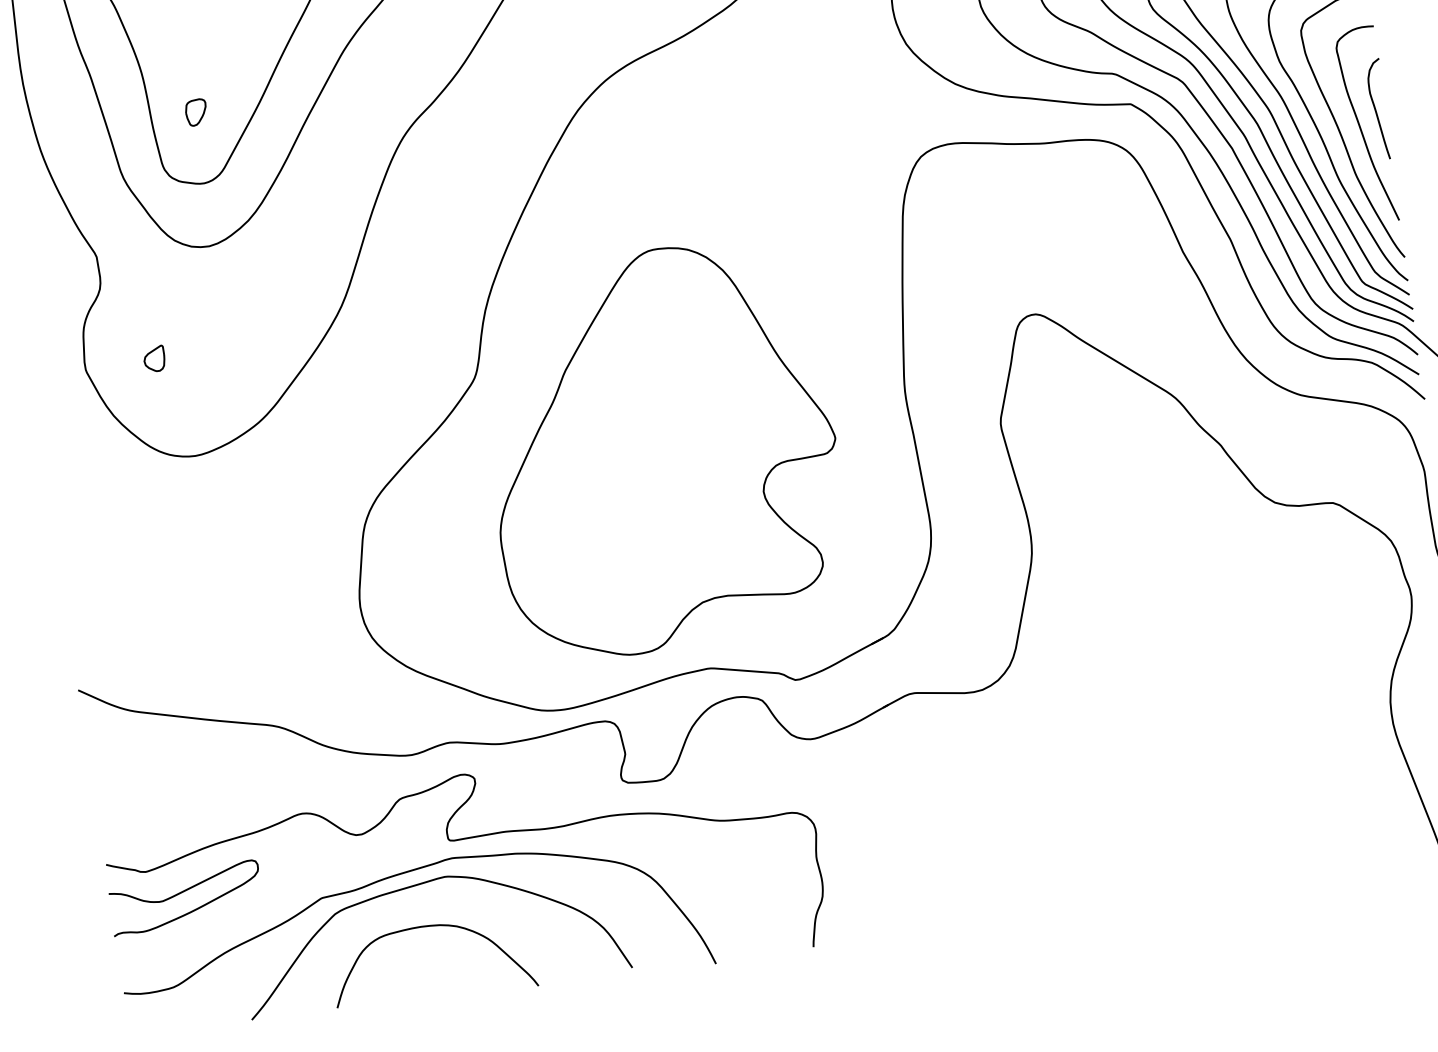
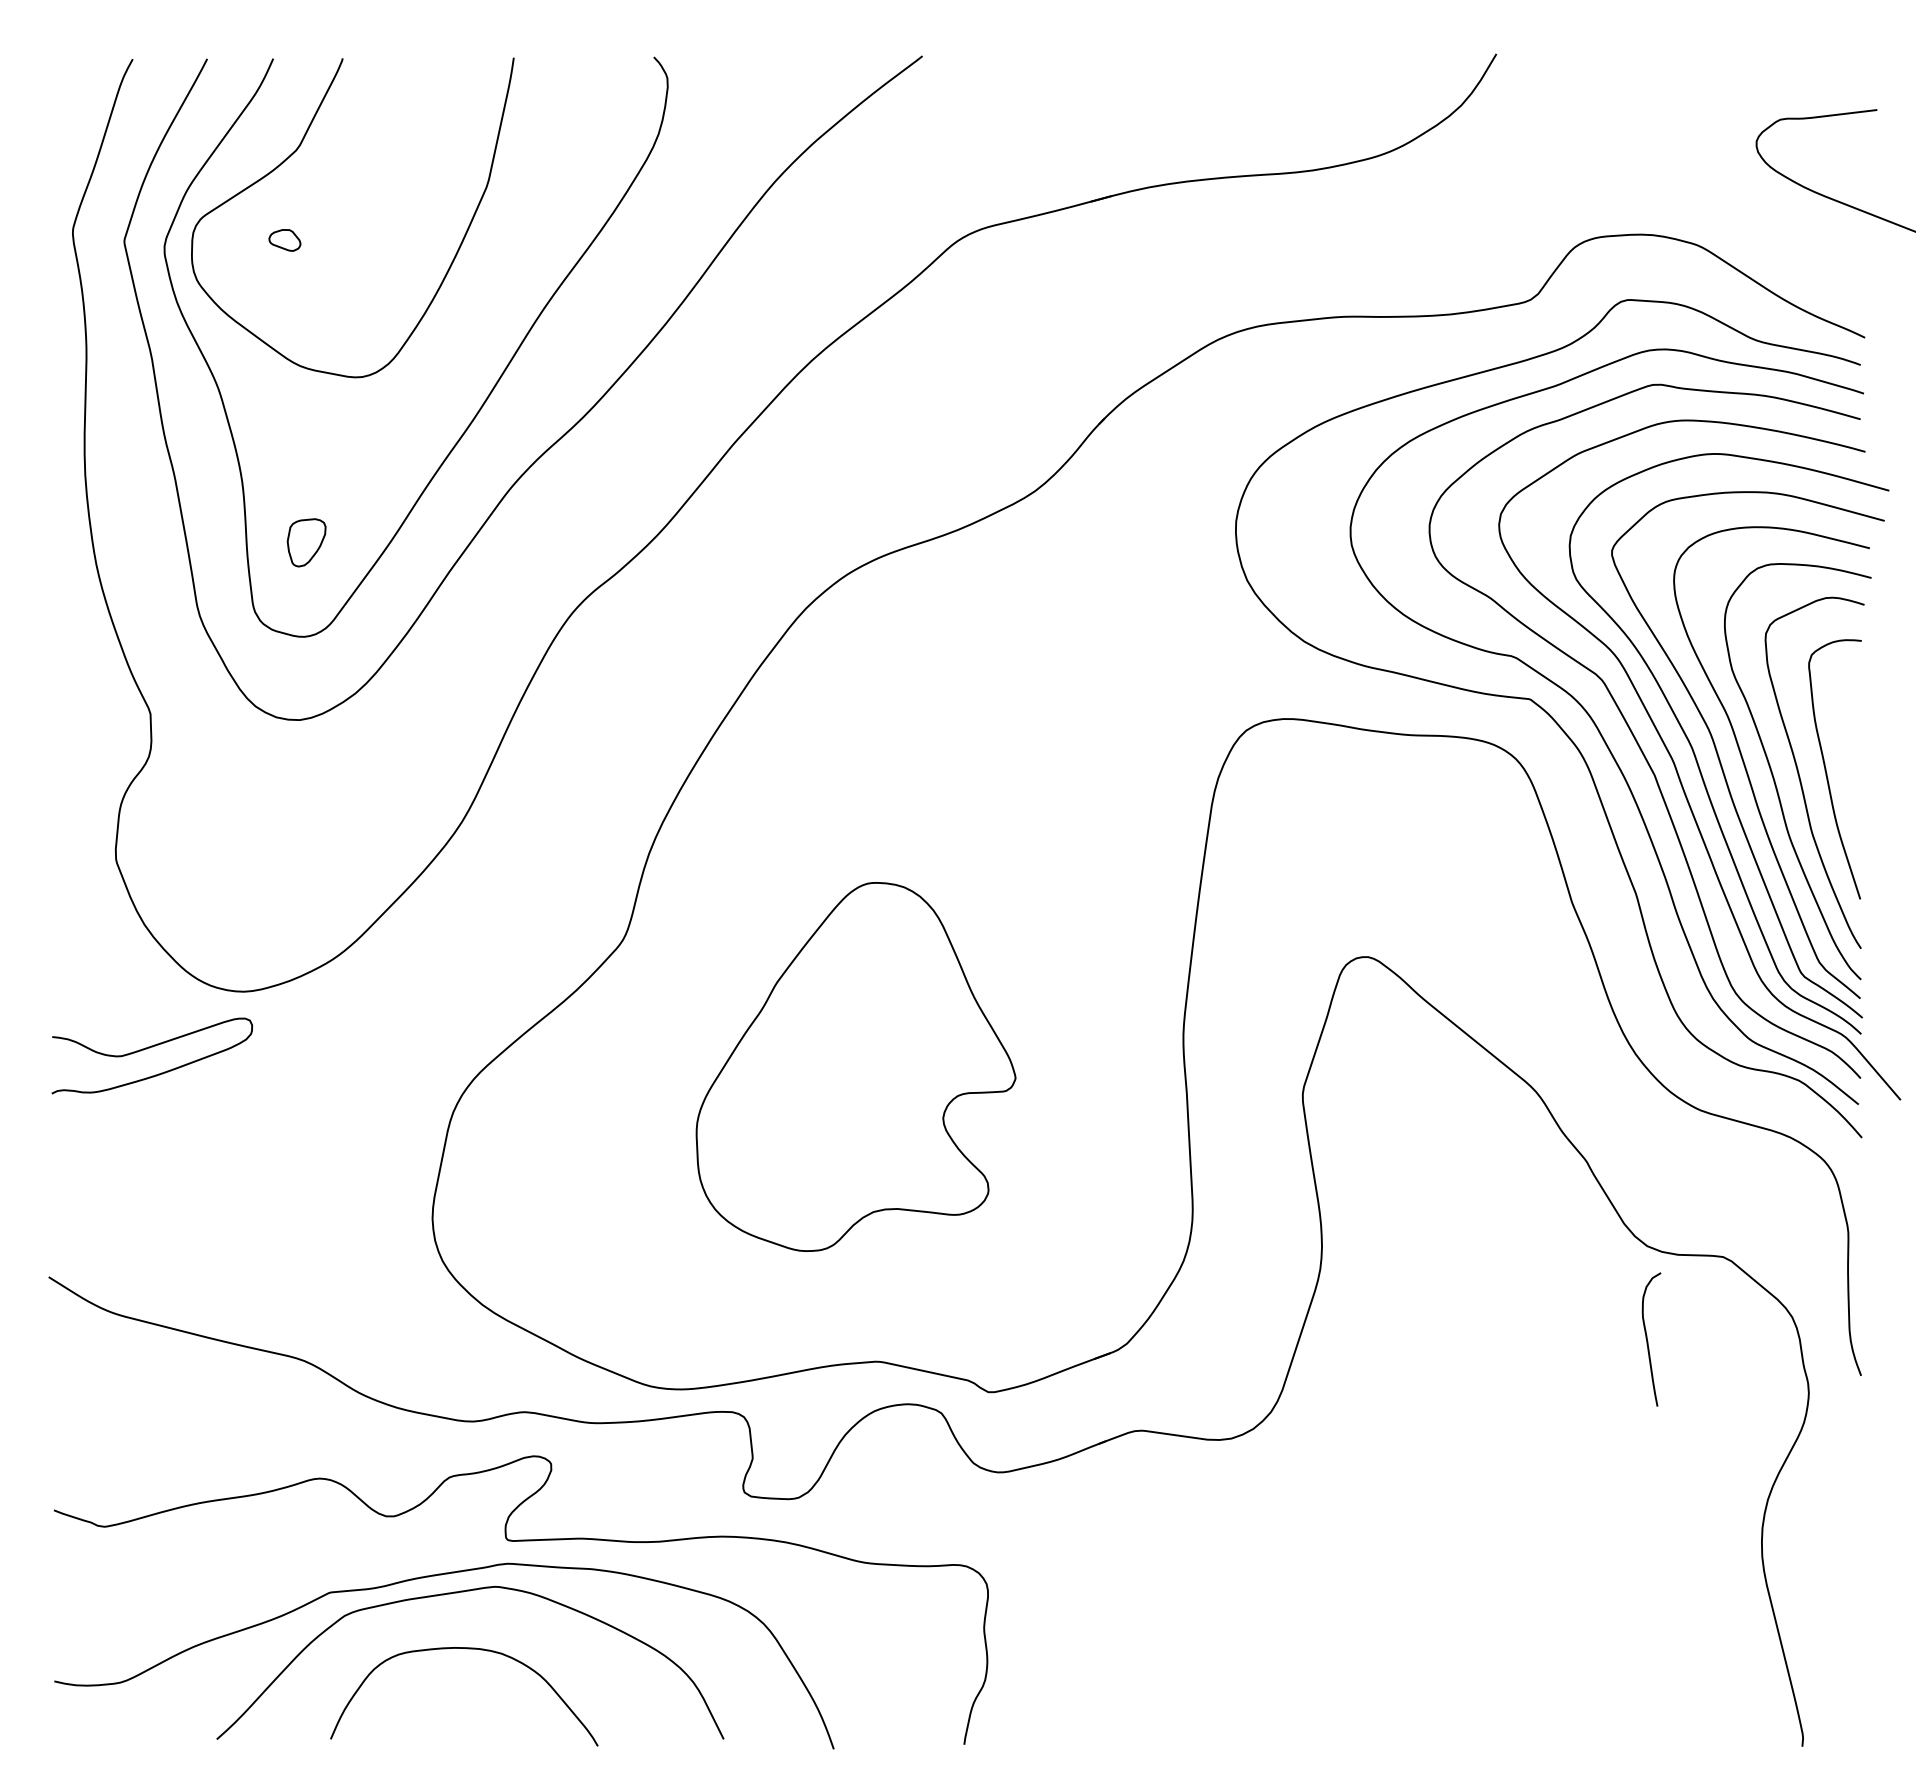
curve: (1376, 111) -> (1648, 1341), moved
part: (196, 112) -> (306, 542), size x1.4
part: (154, 358) -> (207, 857), removed
part: (662, 449) -> (855, 1066), size x0.7
curve: (182, 892) -> (149, 1048), moved

